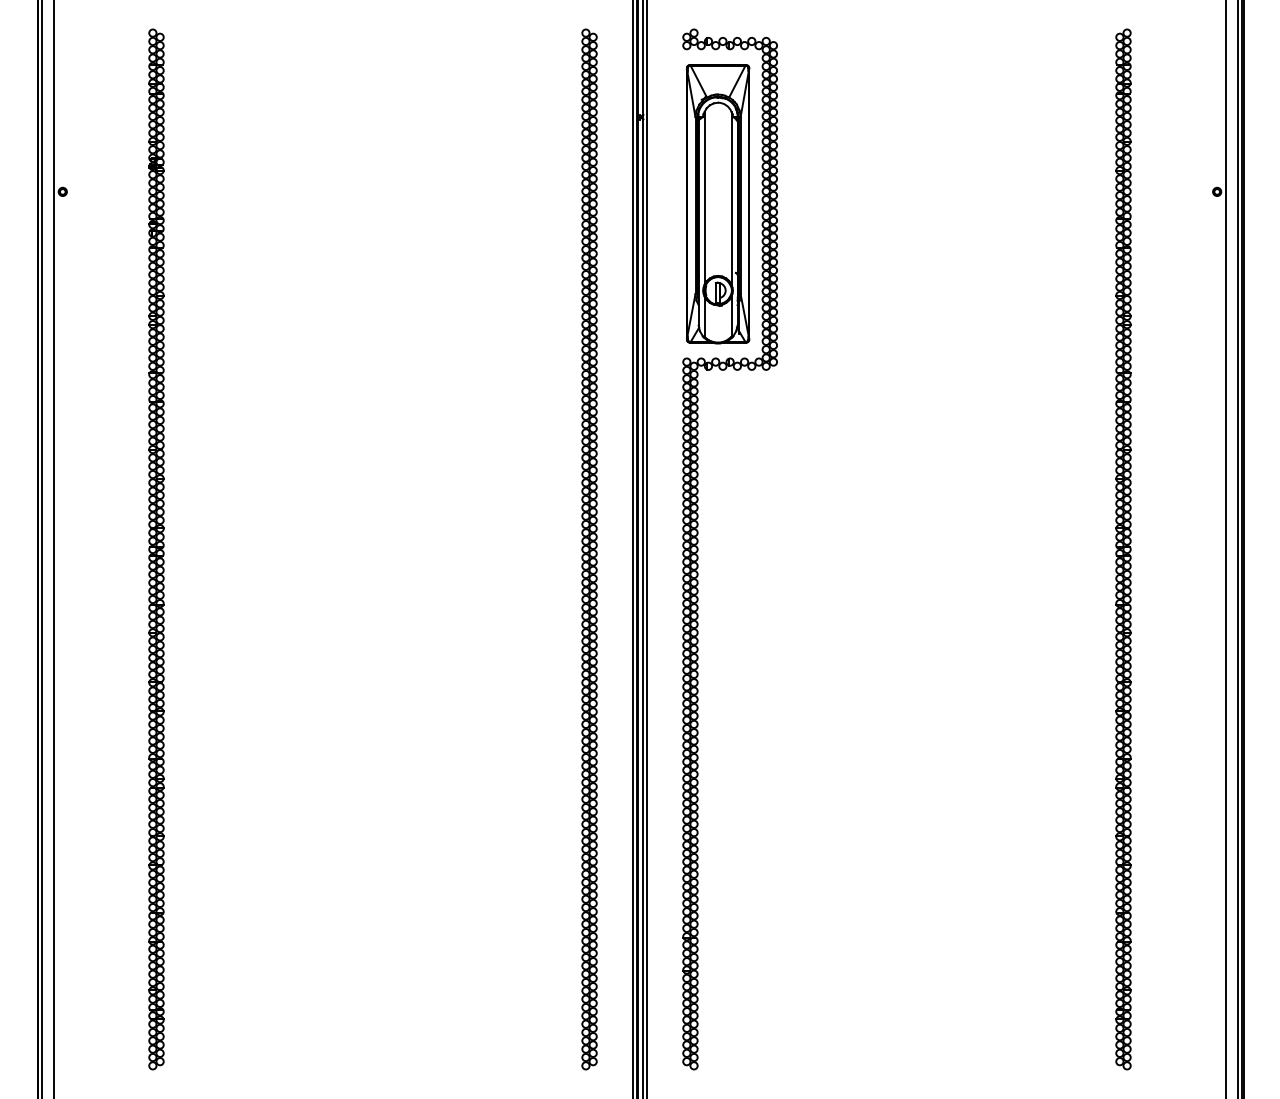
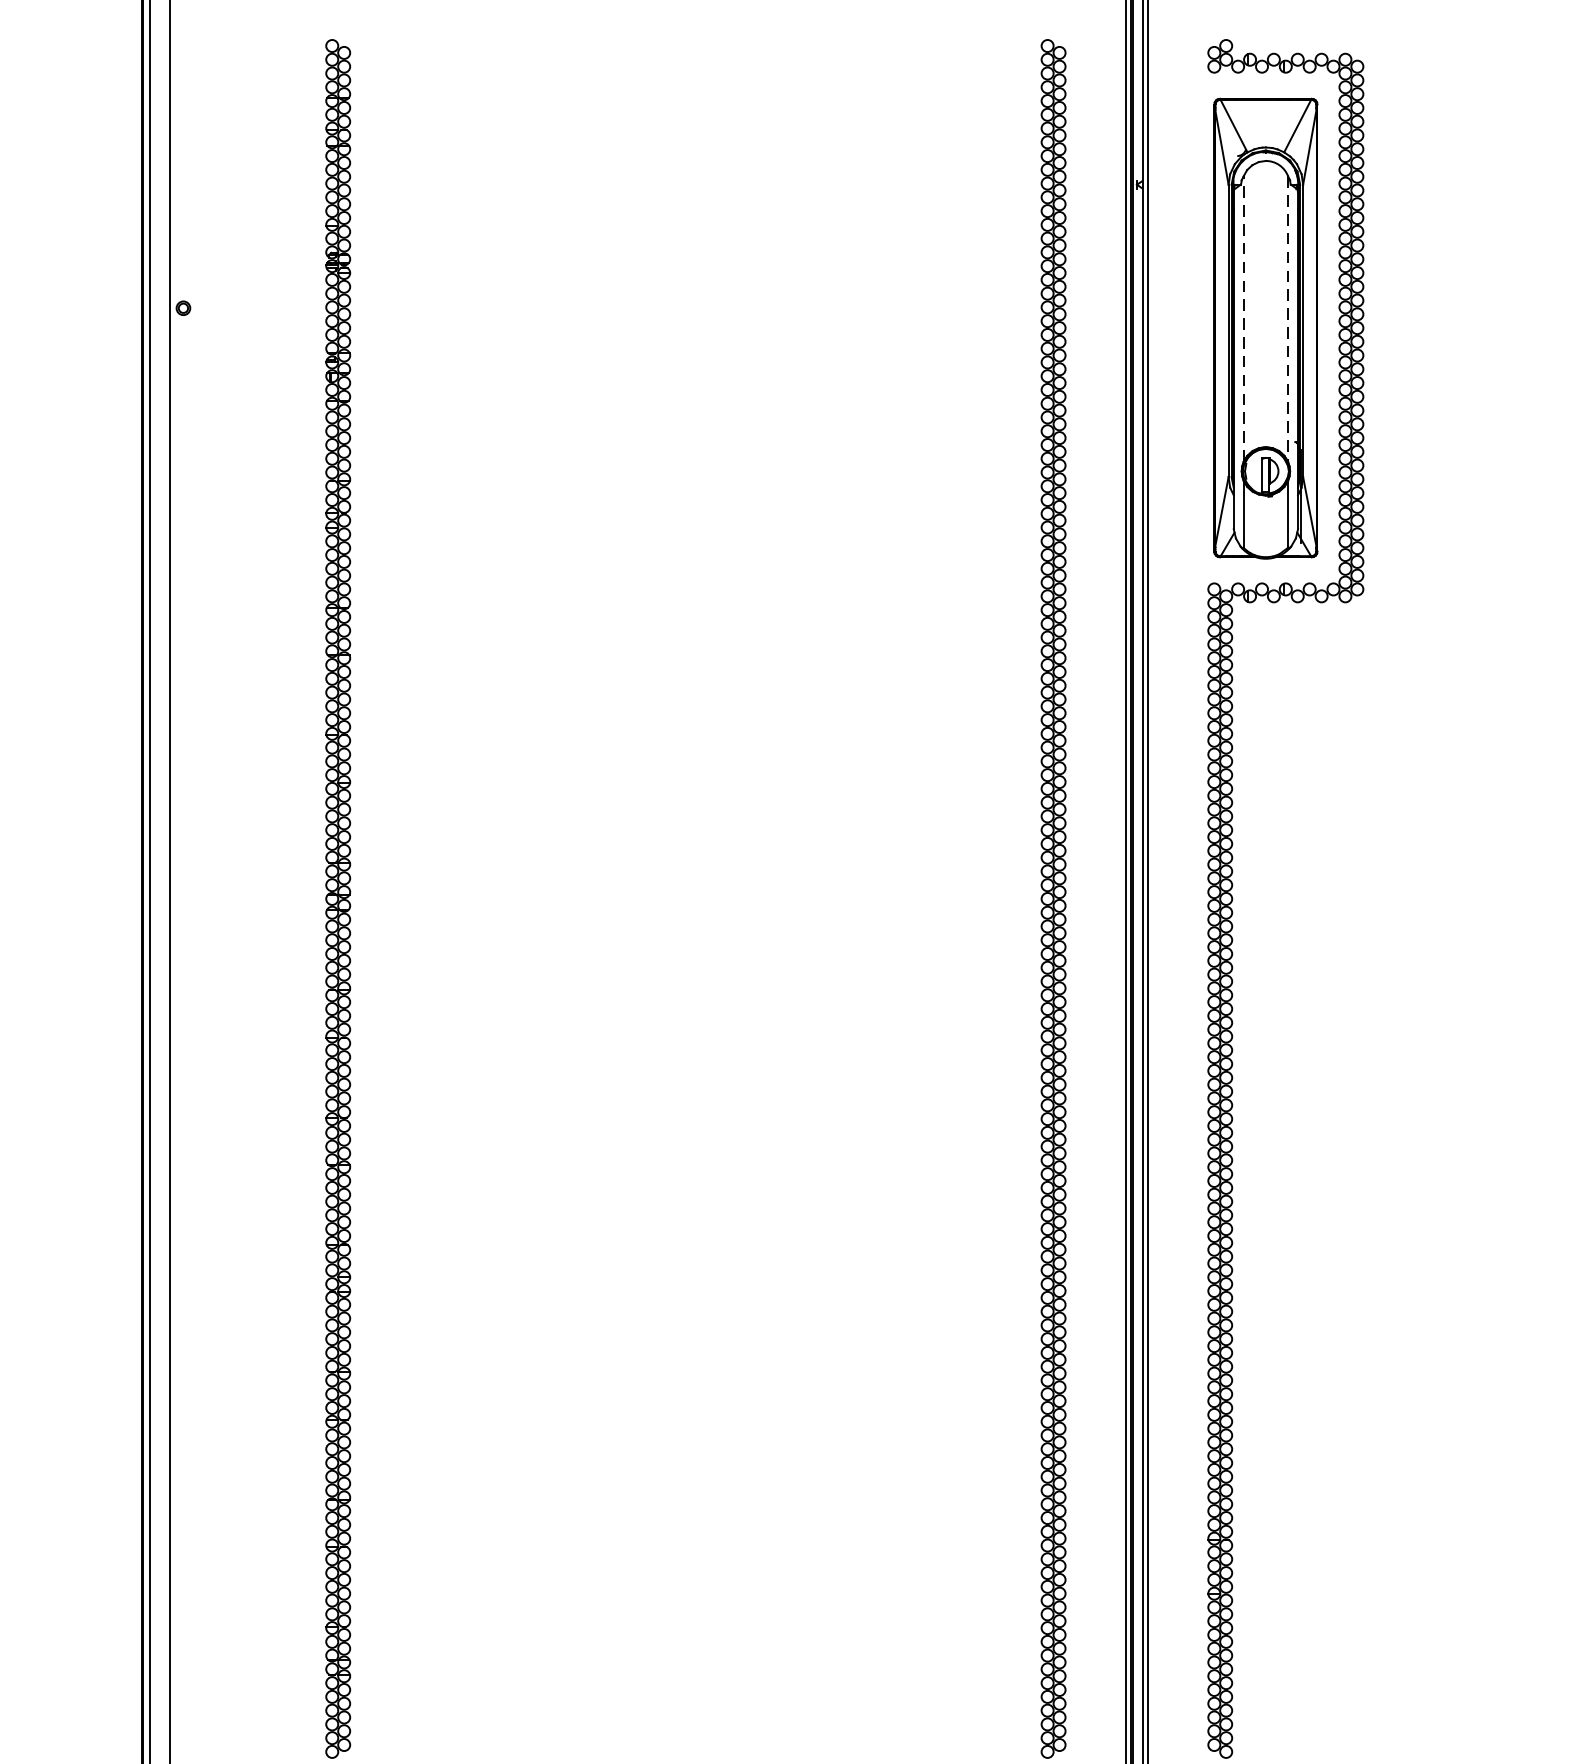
line: (704, 197) -> (1243, 317), solid -> dashed
line: (731, 198) -> (1288, 319), solid -> dashed

